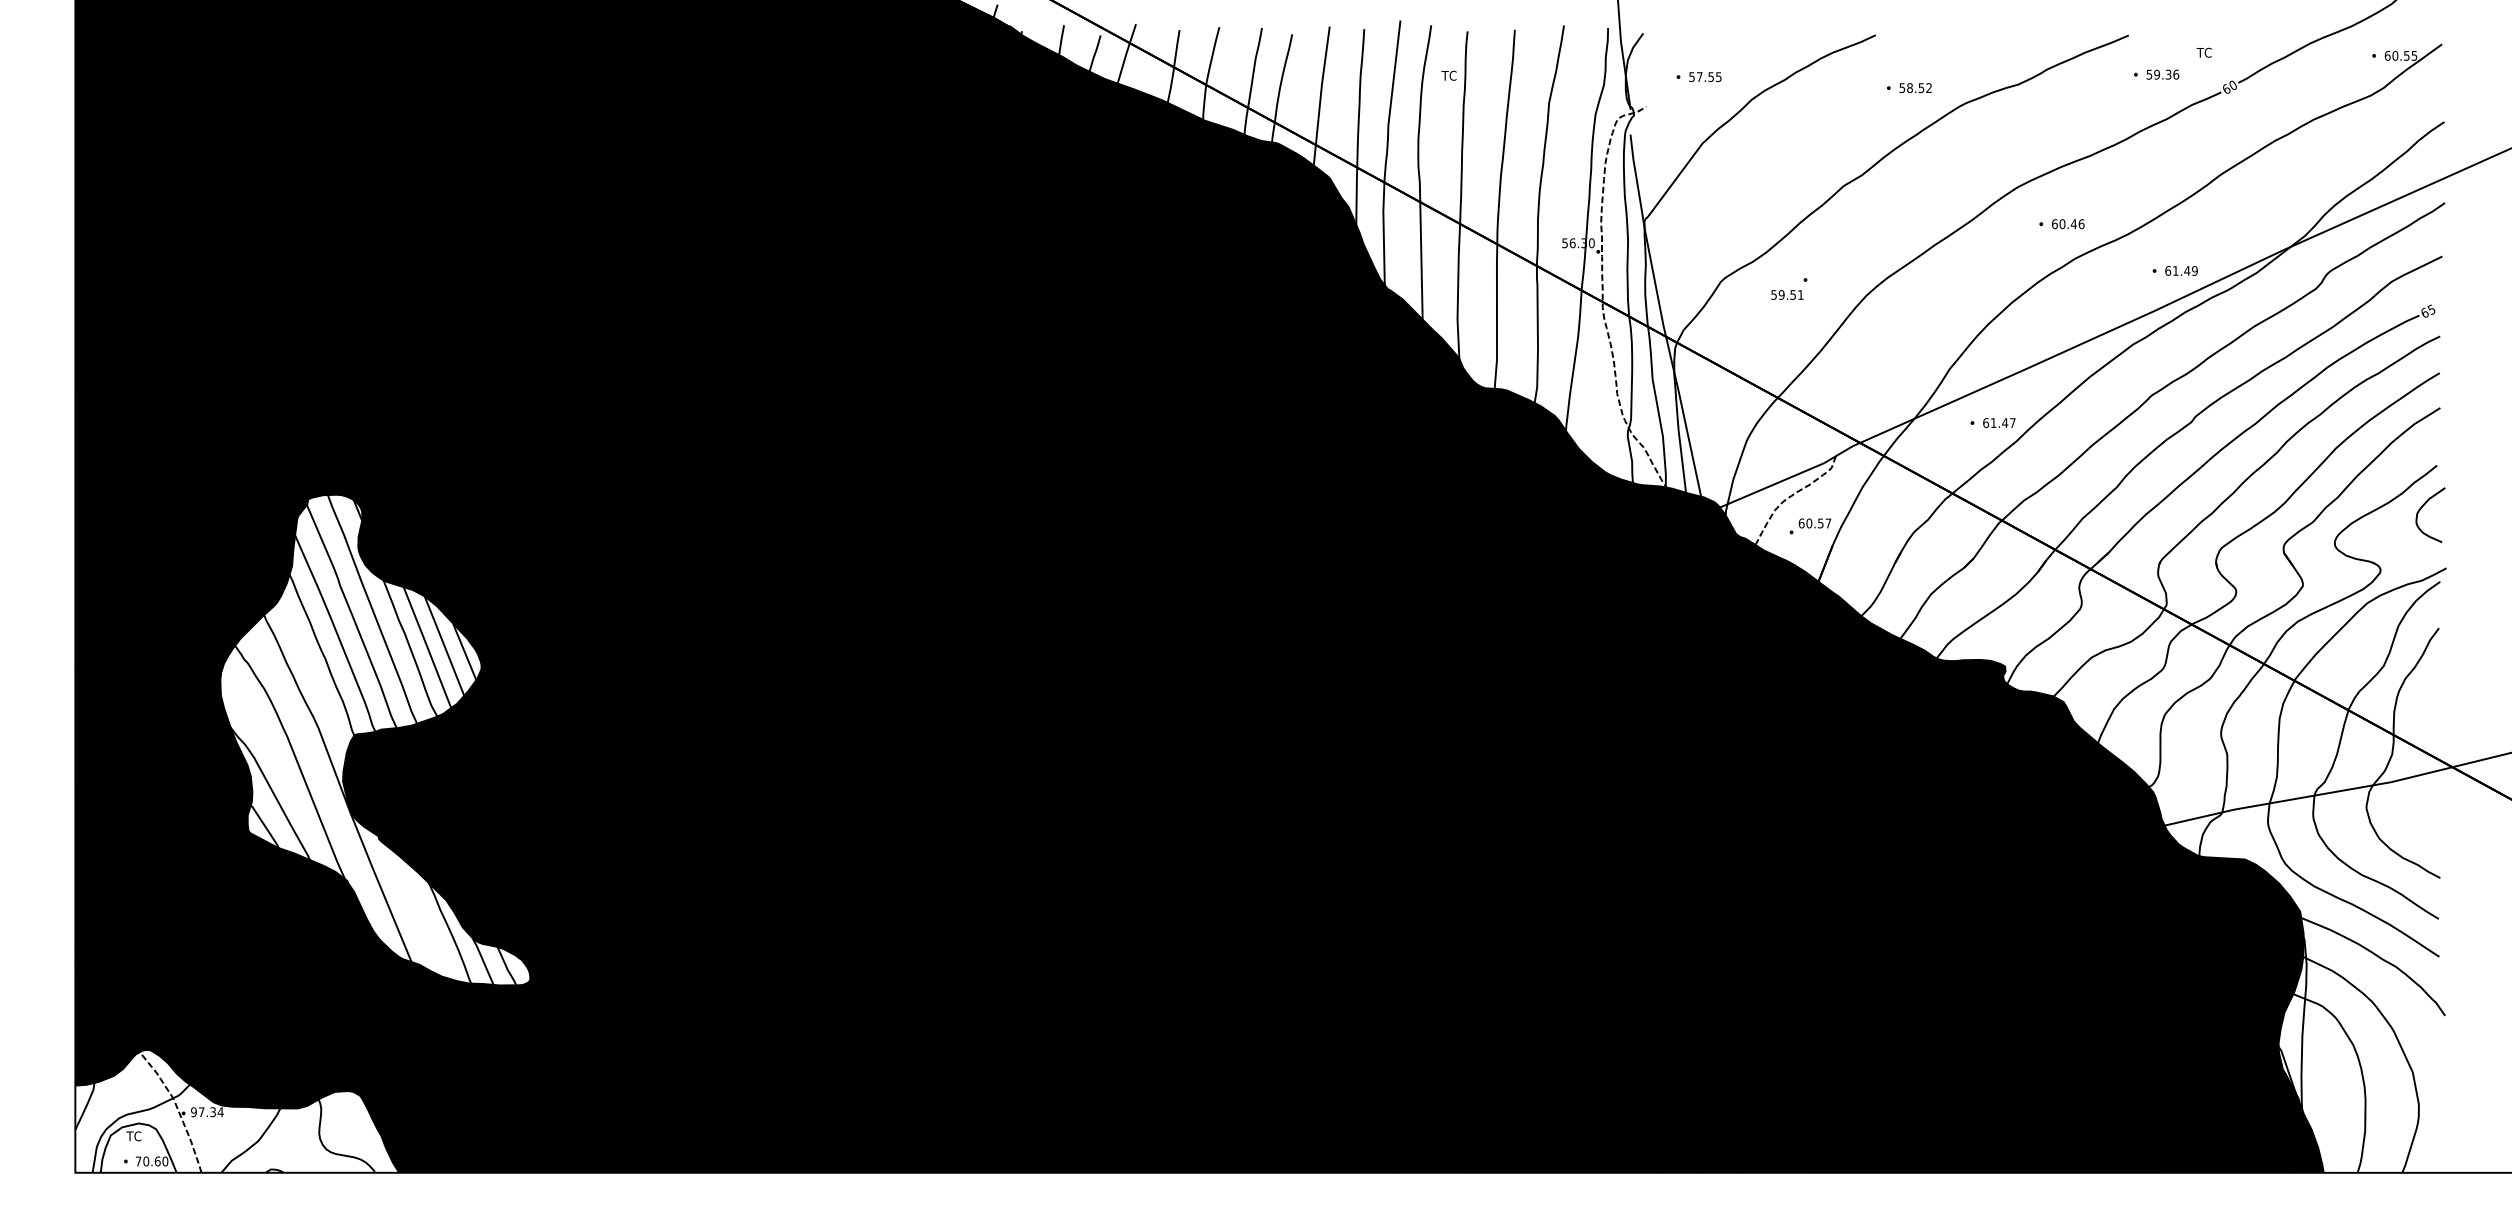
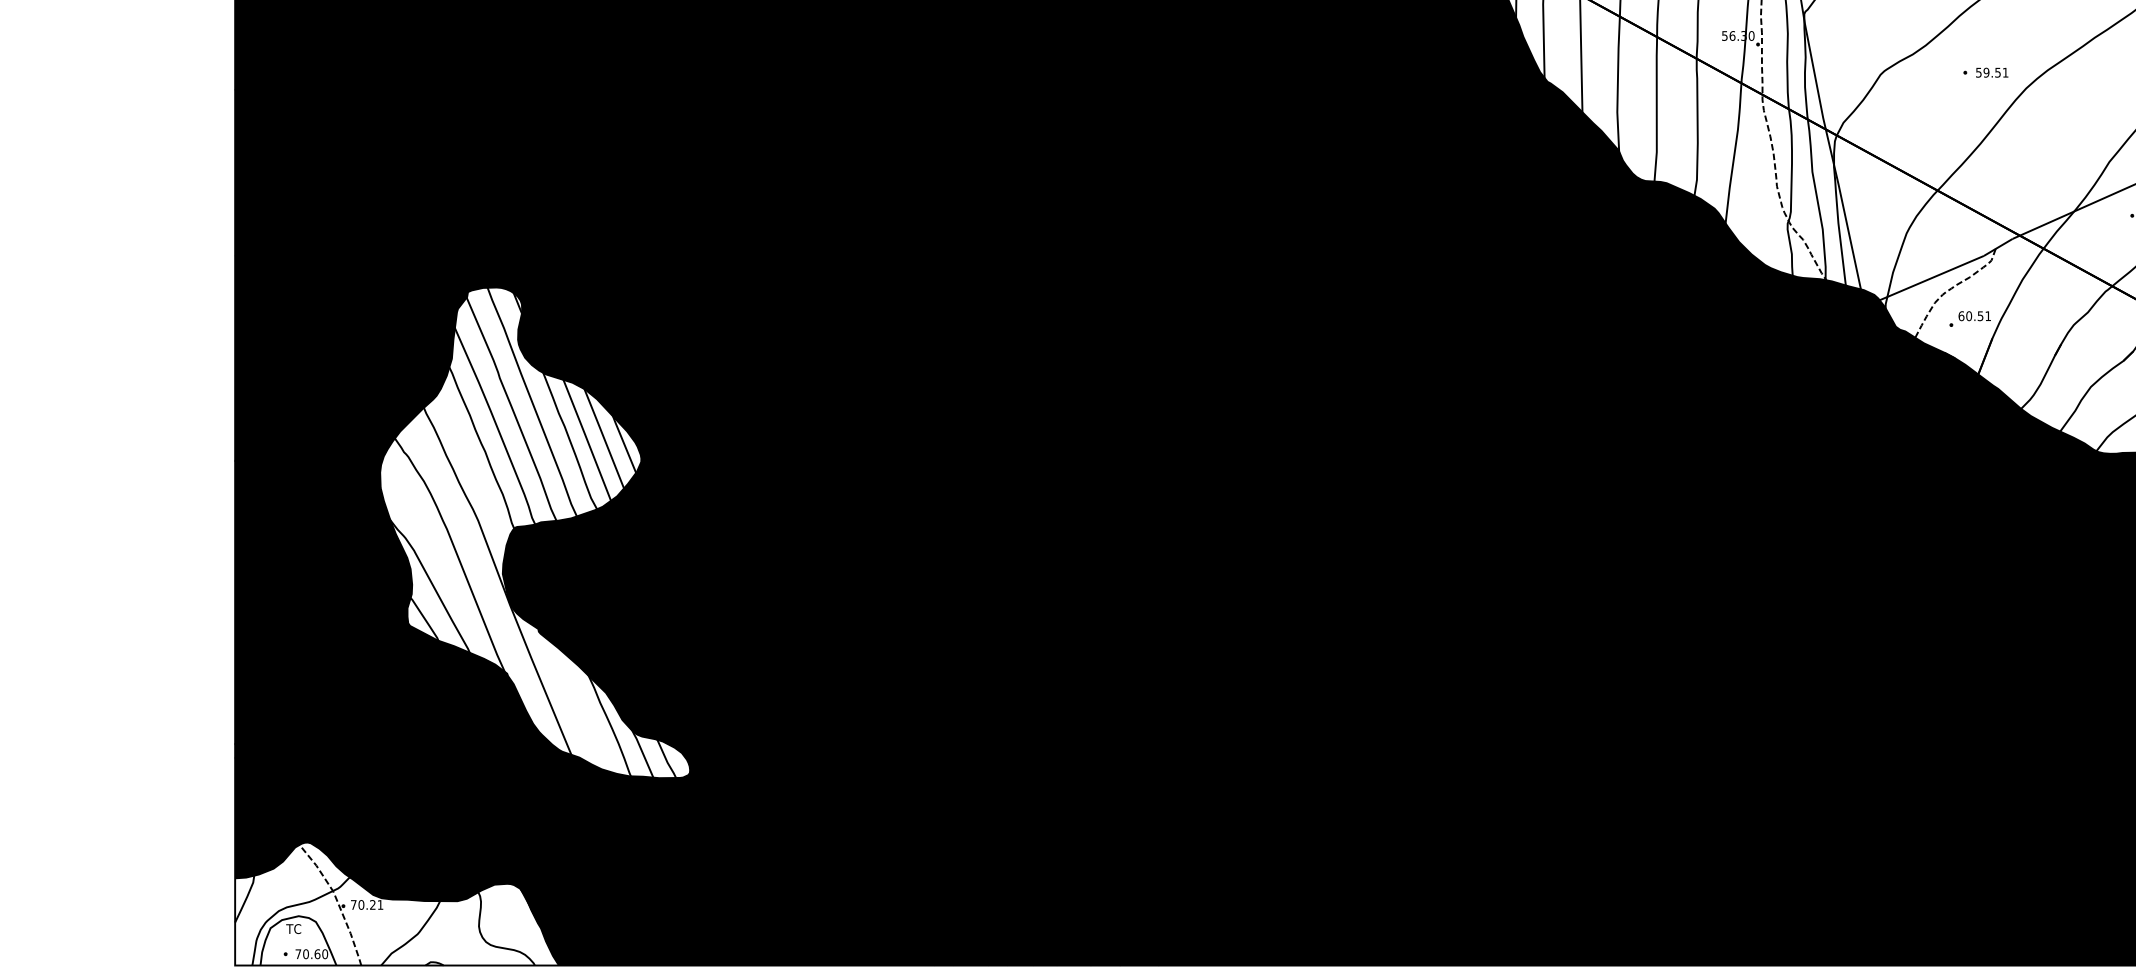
text: (1787, 294) -> (1992, 72), moved
text: (1828, 523) -> (1988, 316), 60.57 -> 60.51
text: (207, 1112) -> (367, 905), 97.34 -> 70.21

